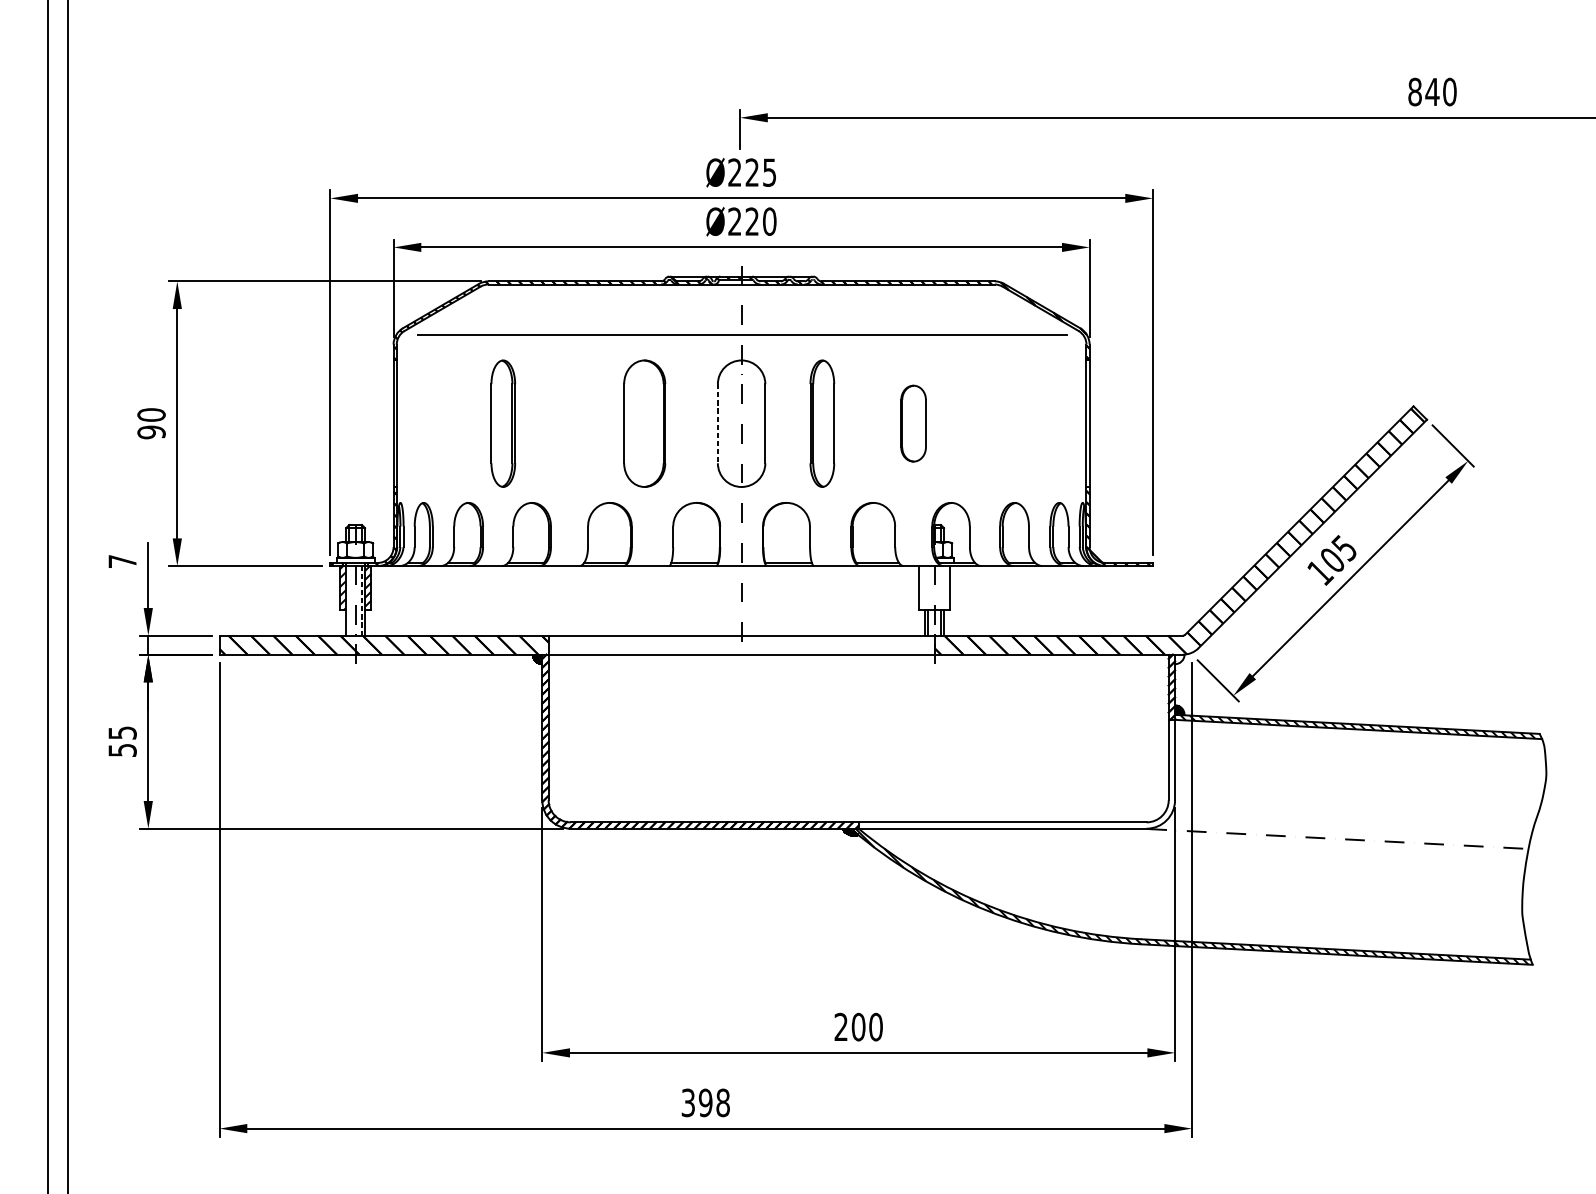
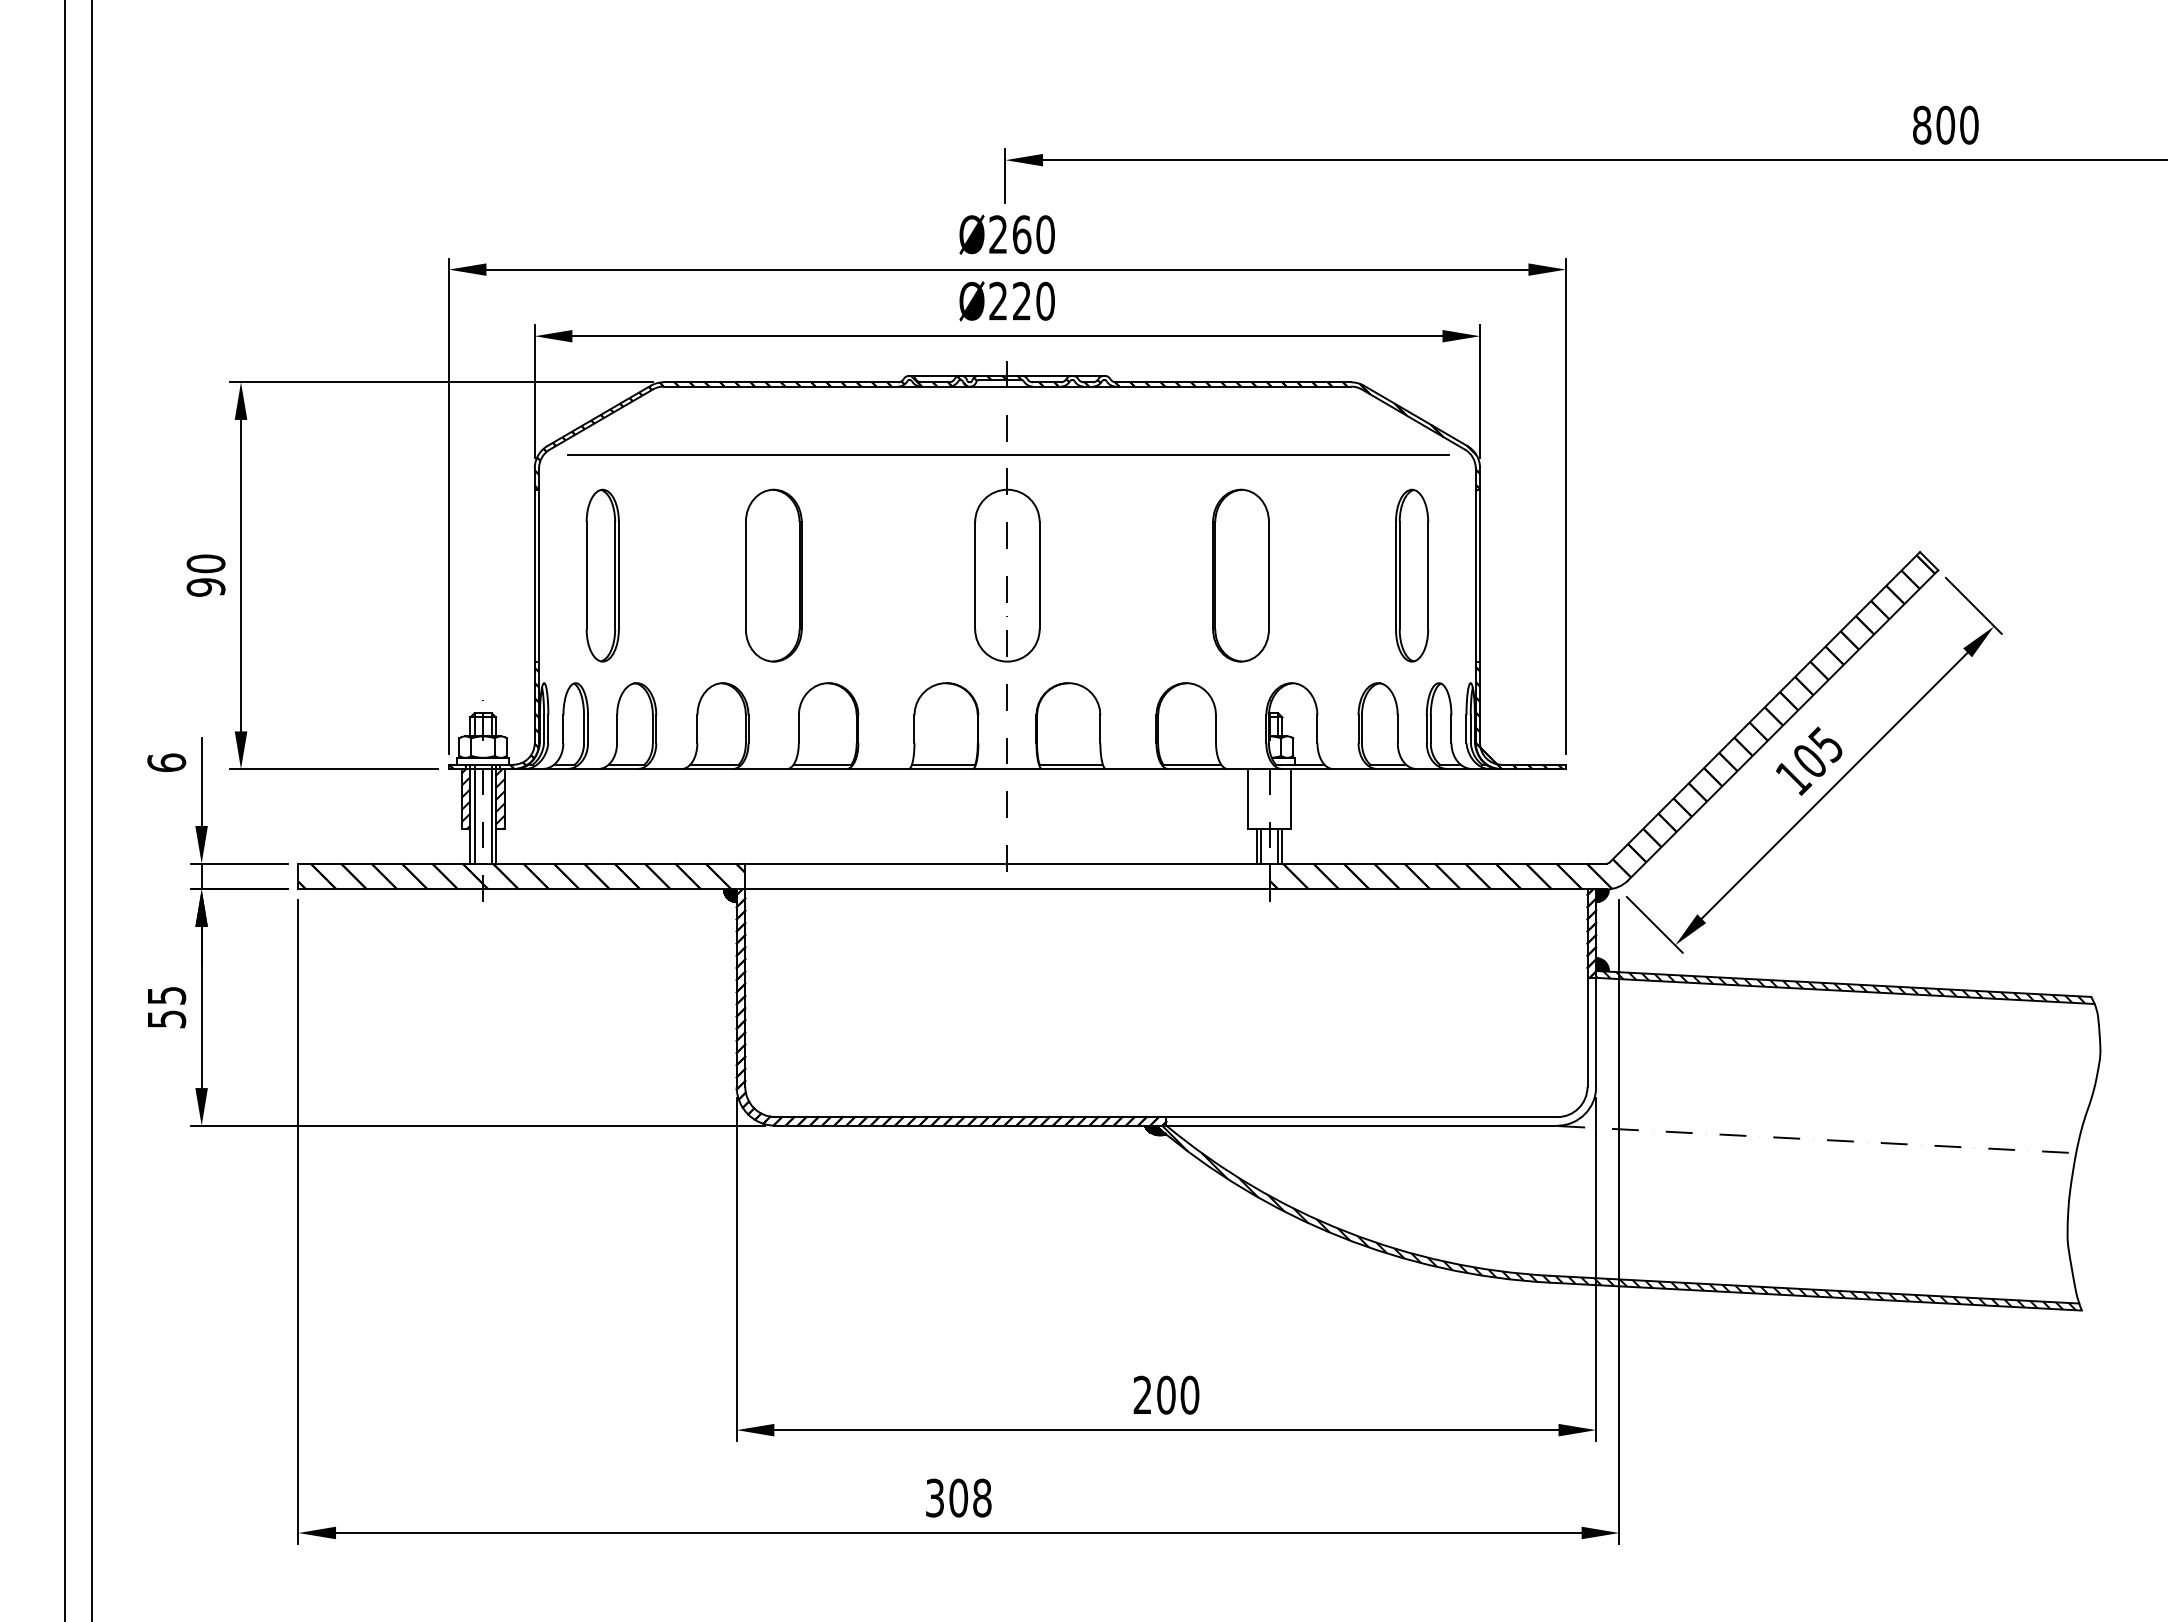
text: (1432, 91) -> (1945, 124), 840 -> 800
text: (760, 172) -> (1033, 234), Ø225 -> Ø260
part: (503, 423) -> (602, 575), moved
part: (644, 423) -> (773, 575), moved
line: (718, 423) -> (975, 575), dashed -> solid
part: (822, 423) -> (1412, 575), moved
part: (913, 423) -> (1240, 575), size x1.67
text: (122, 561) -> (166, 762), 7 -> 6
line: (349, 598) -> (474, 813), added
line: (361, 598) -> (491, 813), dashed -> solid
hatch: (1179, 659) -> (1602, 895), added
text: (705, 1102) -> (958, 1497), 398 -> 308

